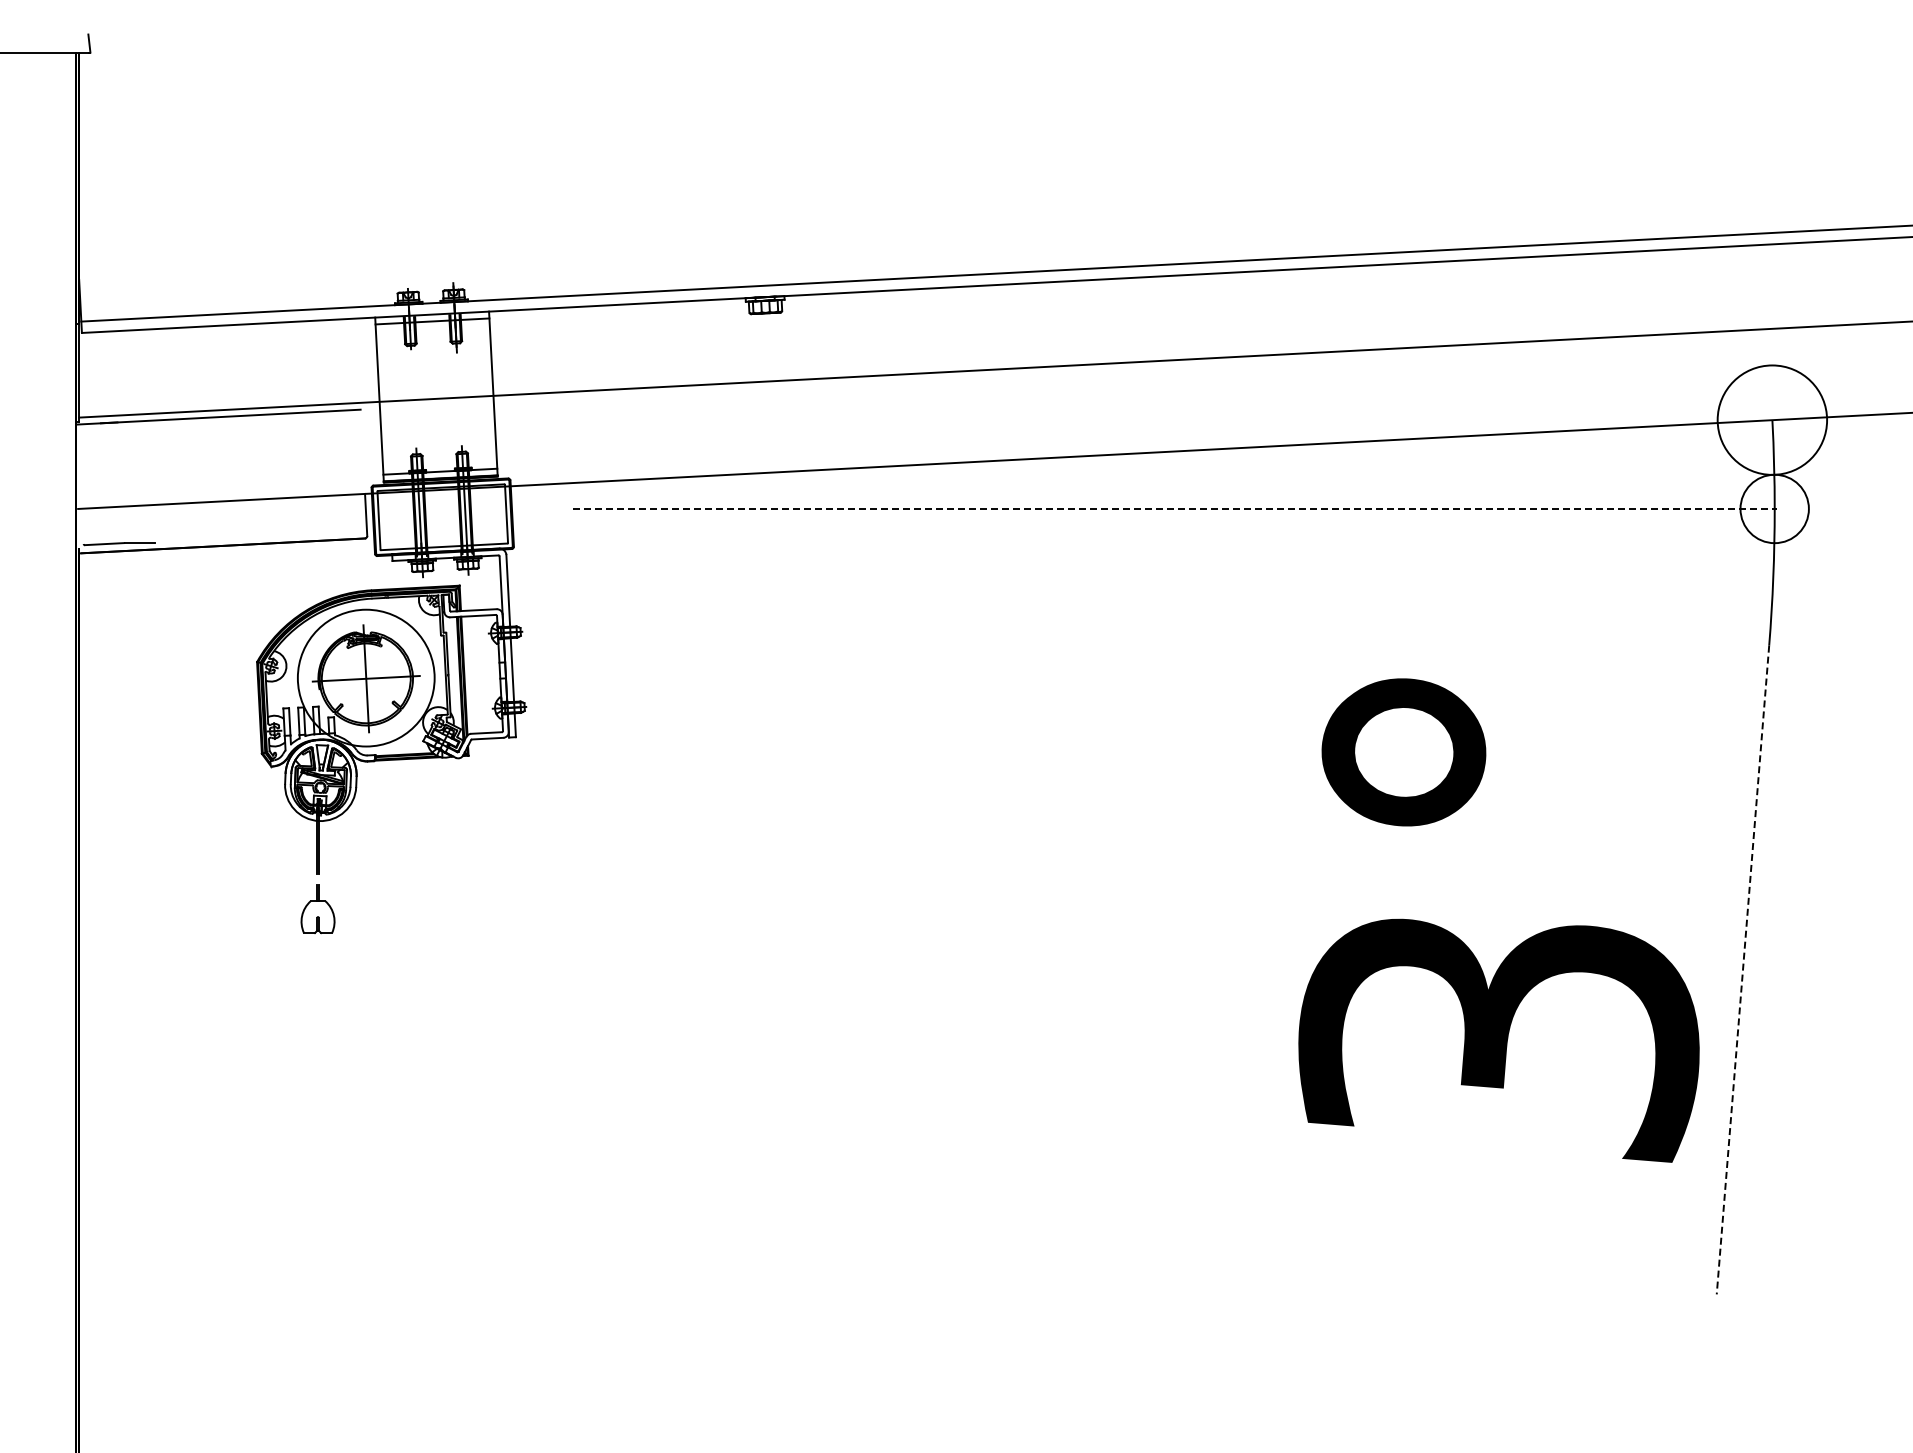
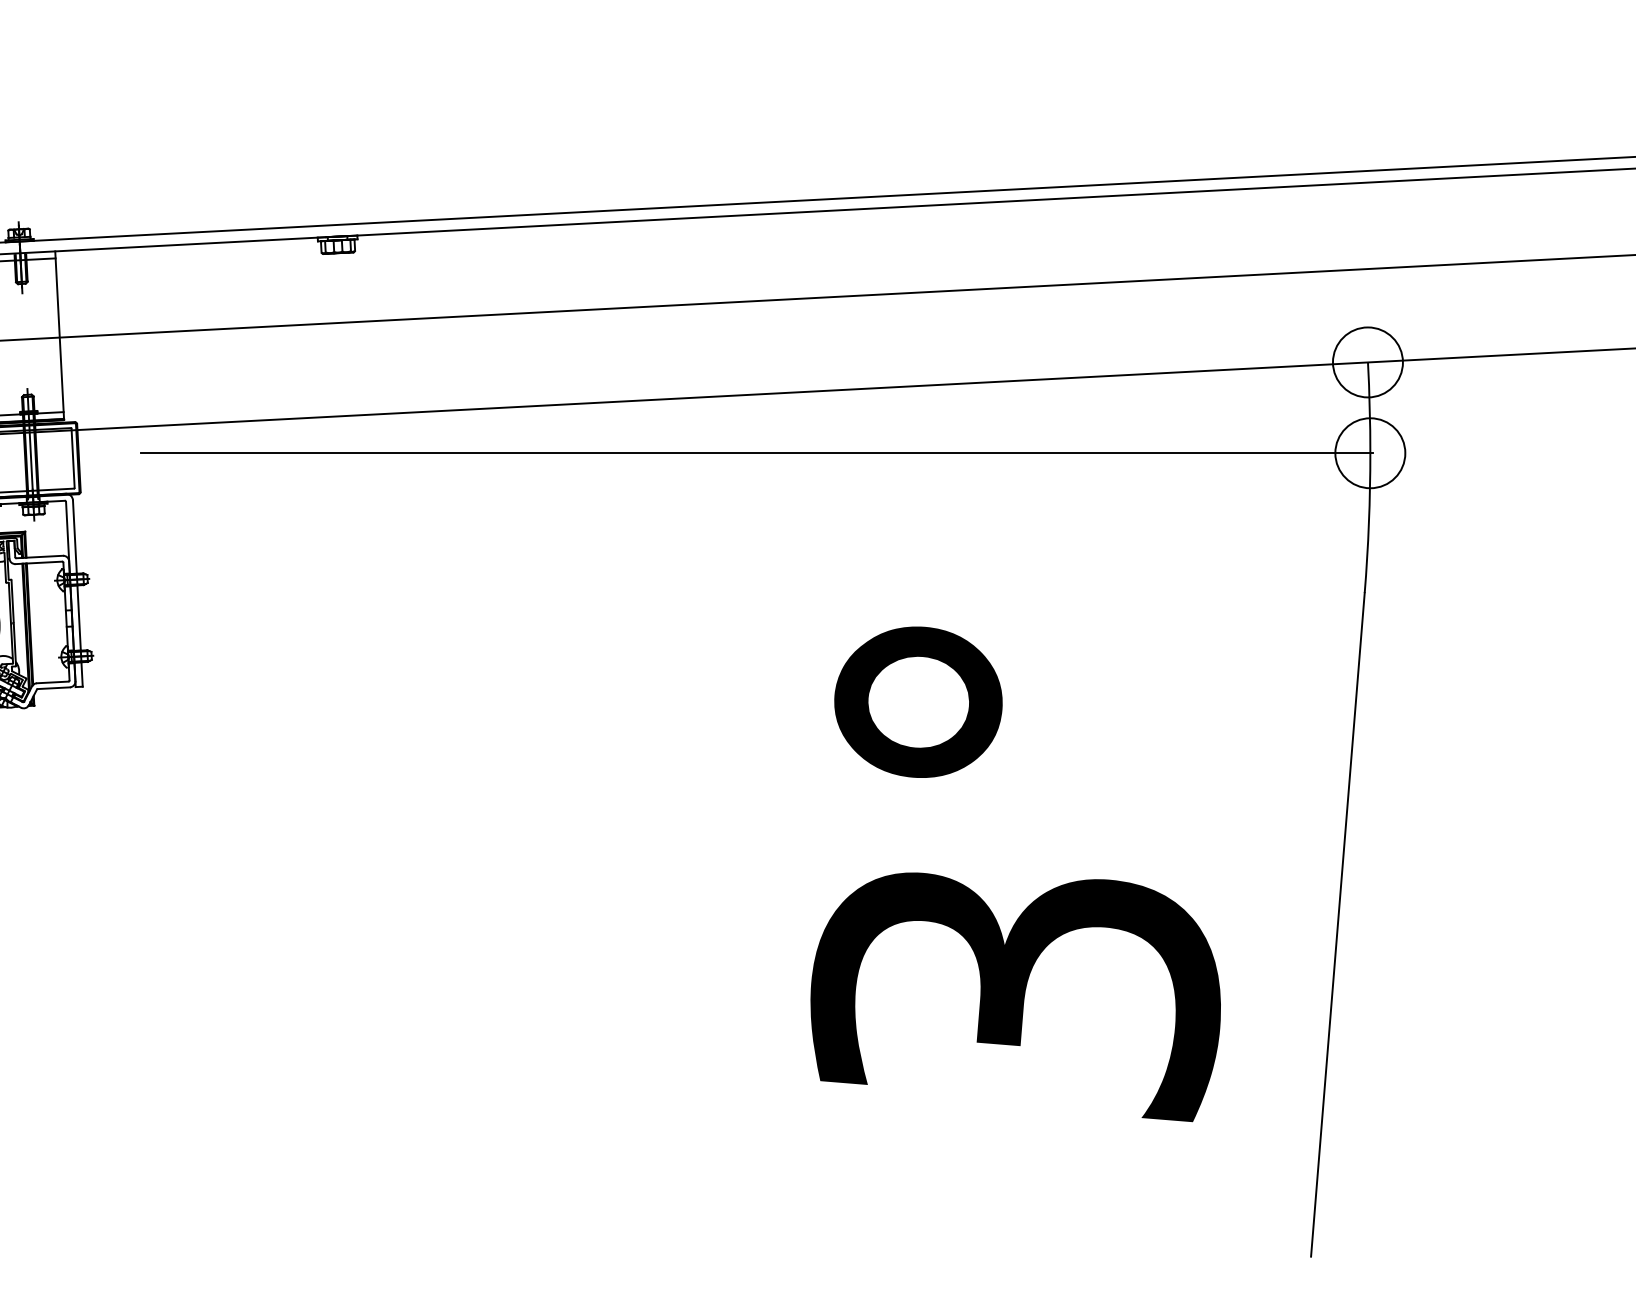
circle: (1772, 419) -> (1368, 361), size x0.62
line: (1175, 508) -> (757, 452), dashed -> solid
text: (1498, 920) -> (1015, 874), moved
line: (1742, 970) -> (1337, 925), dashed -> solid

